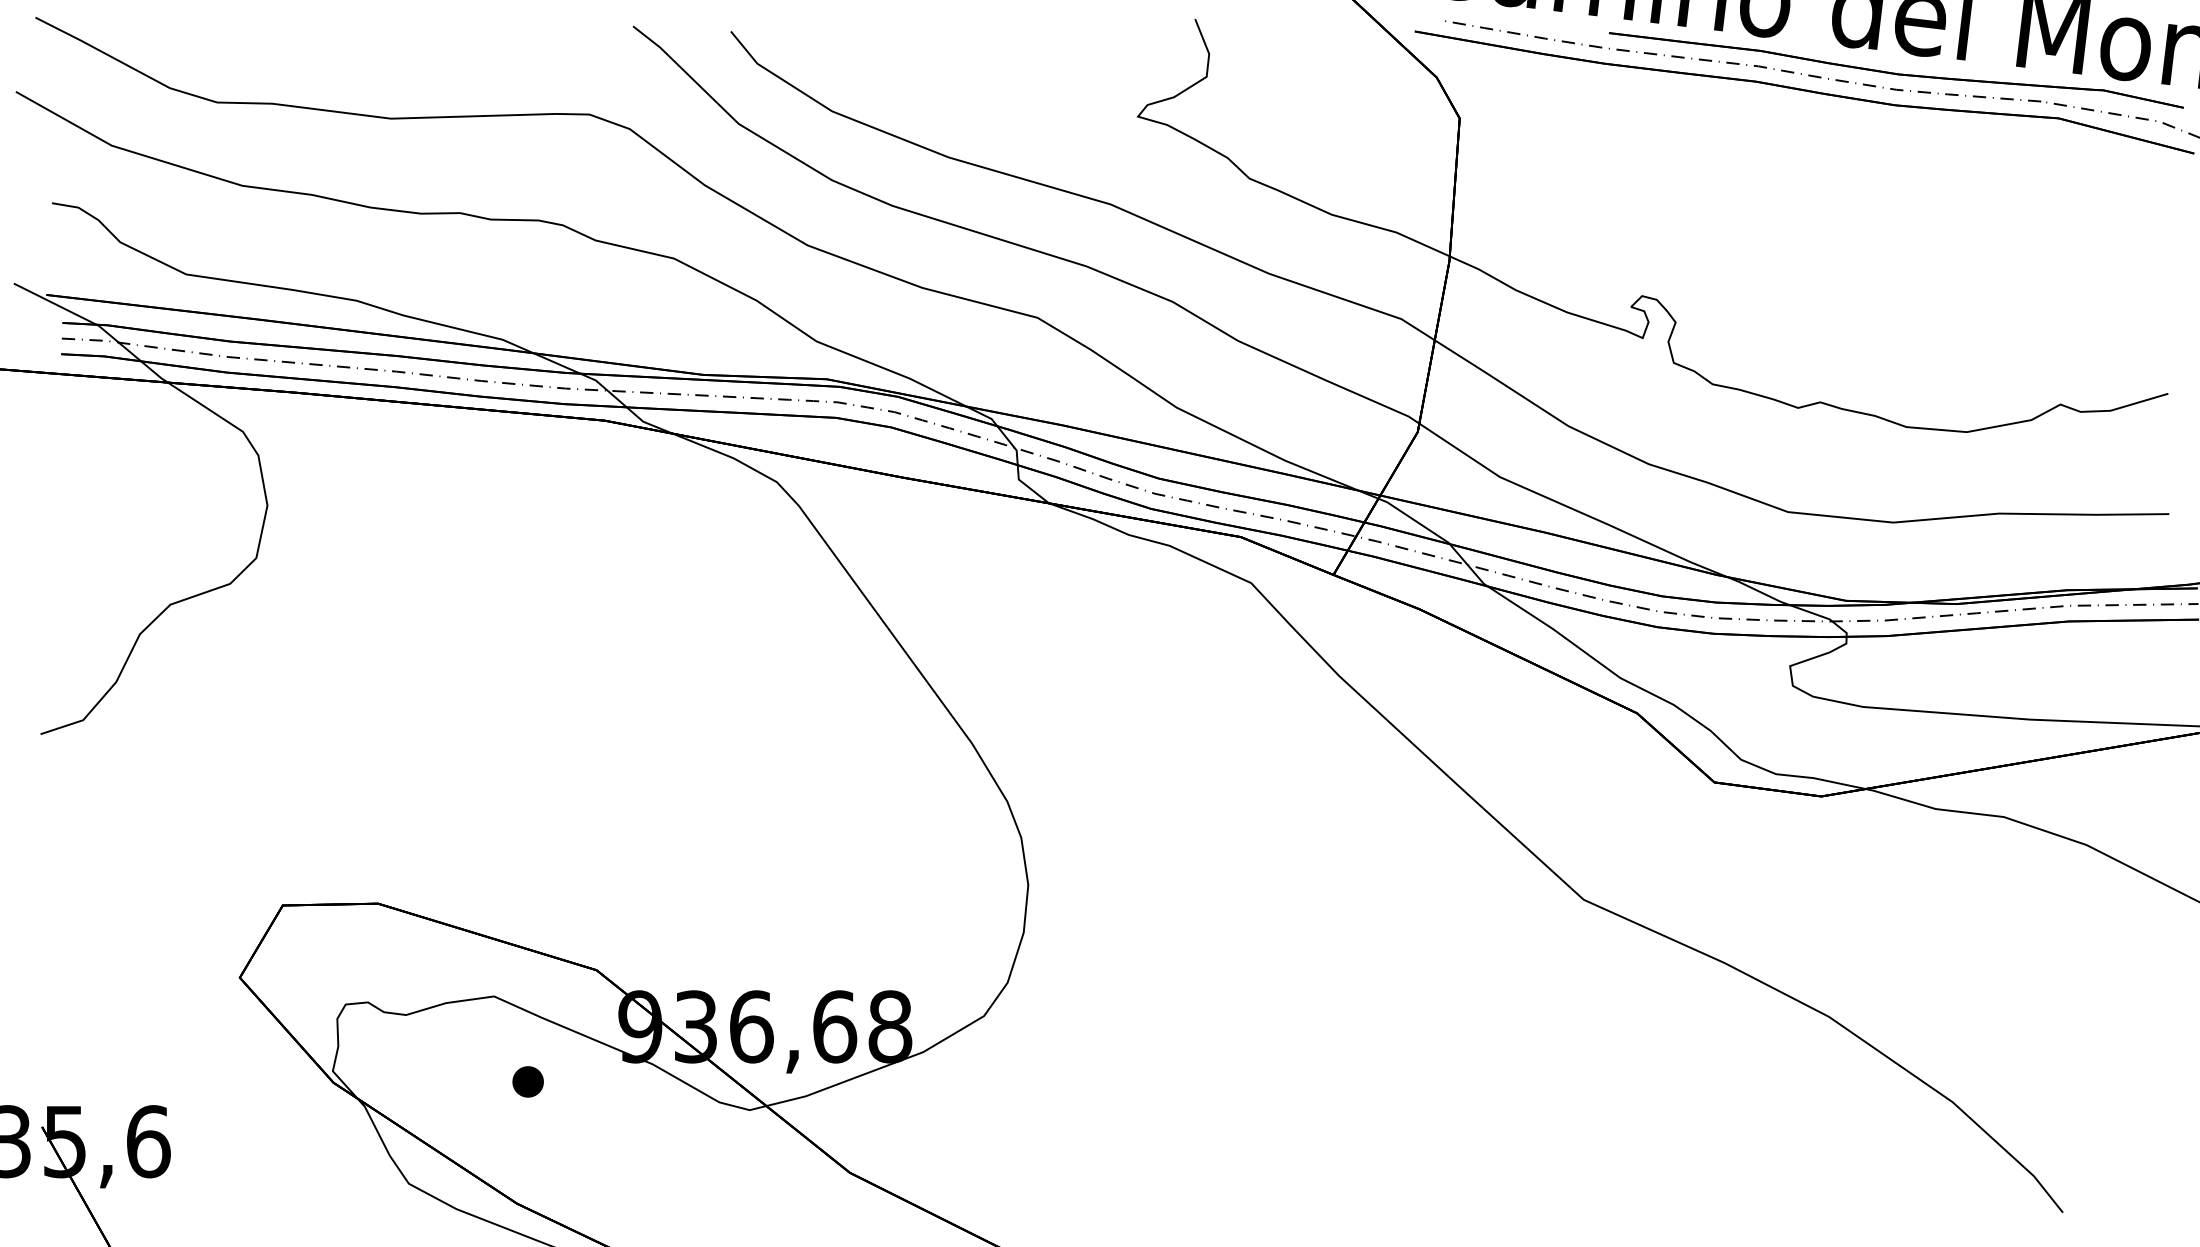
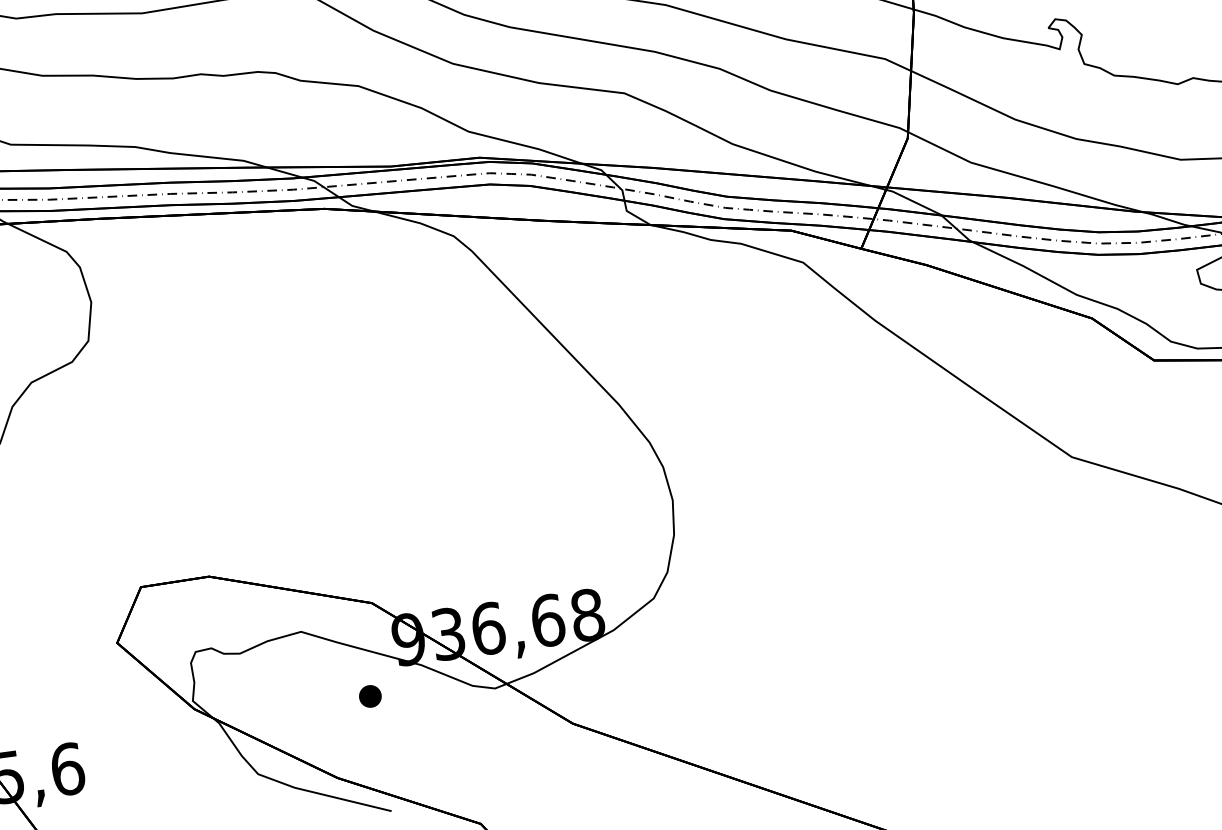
part: (527, 1081) -> (369, 696), moved

